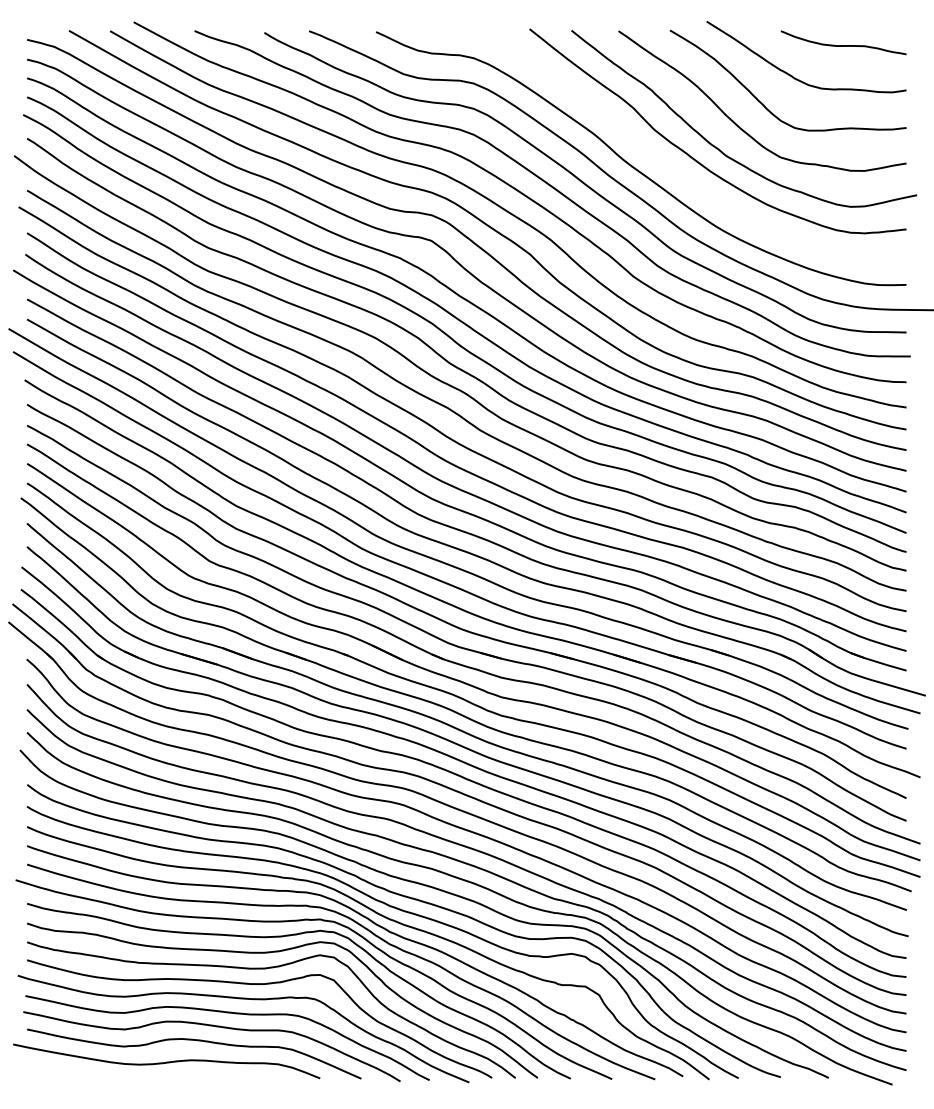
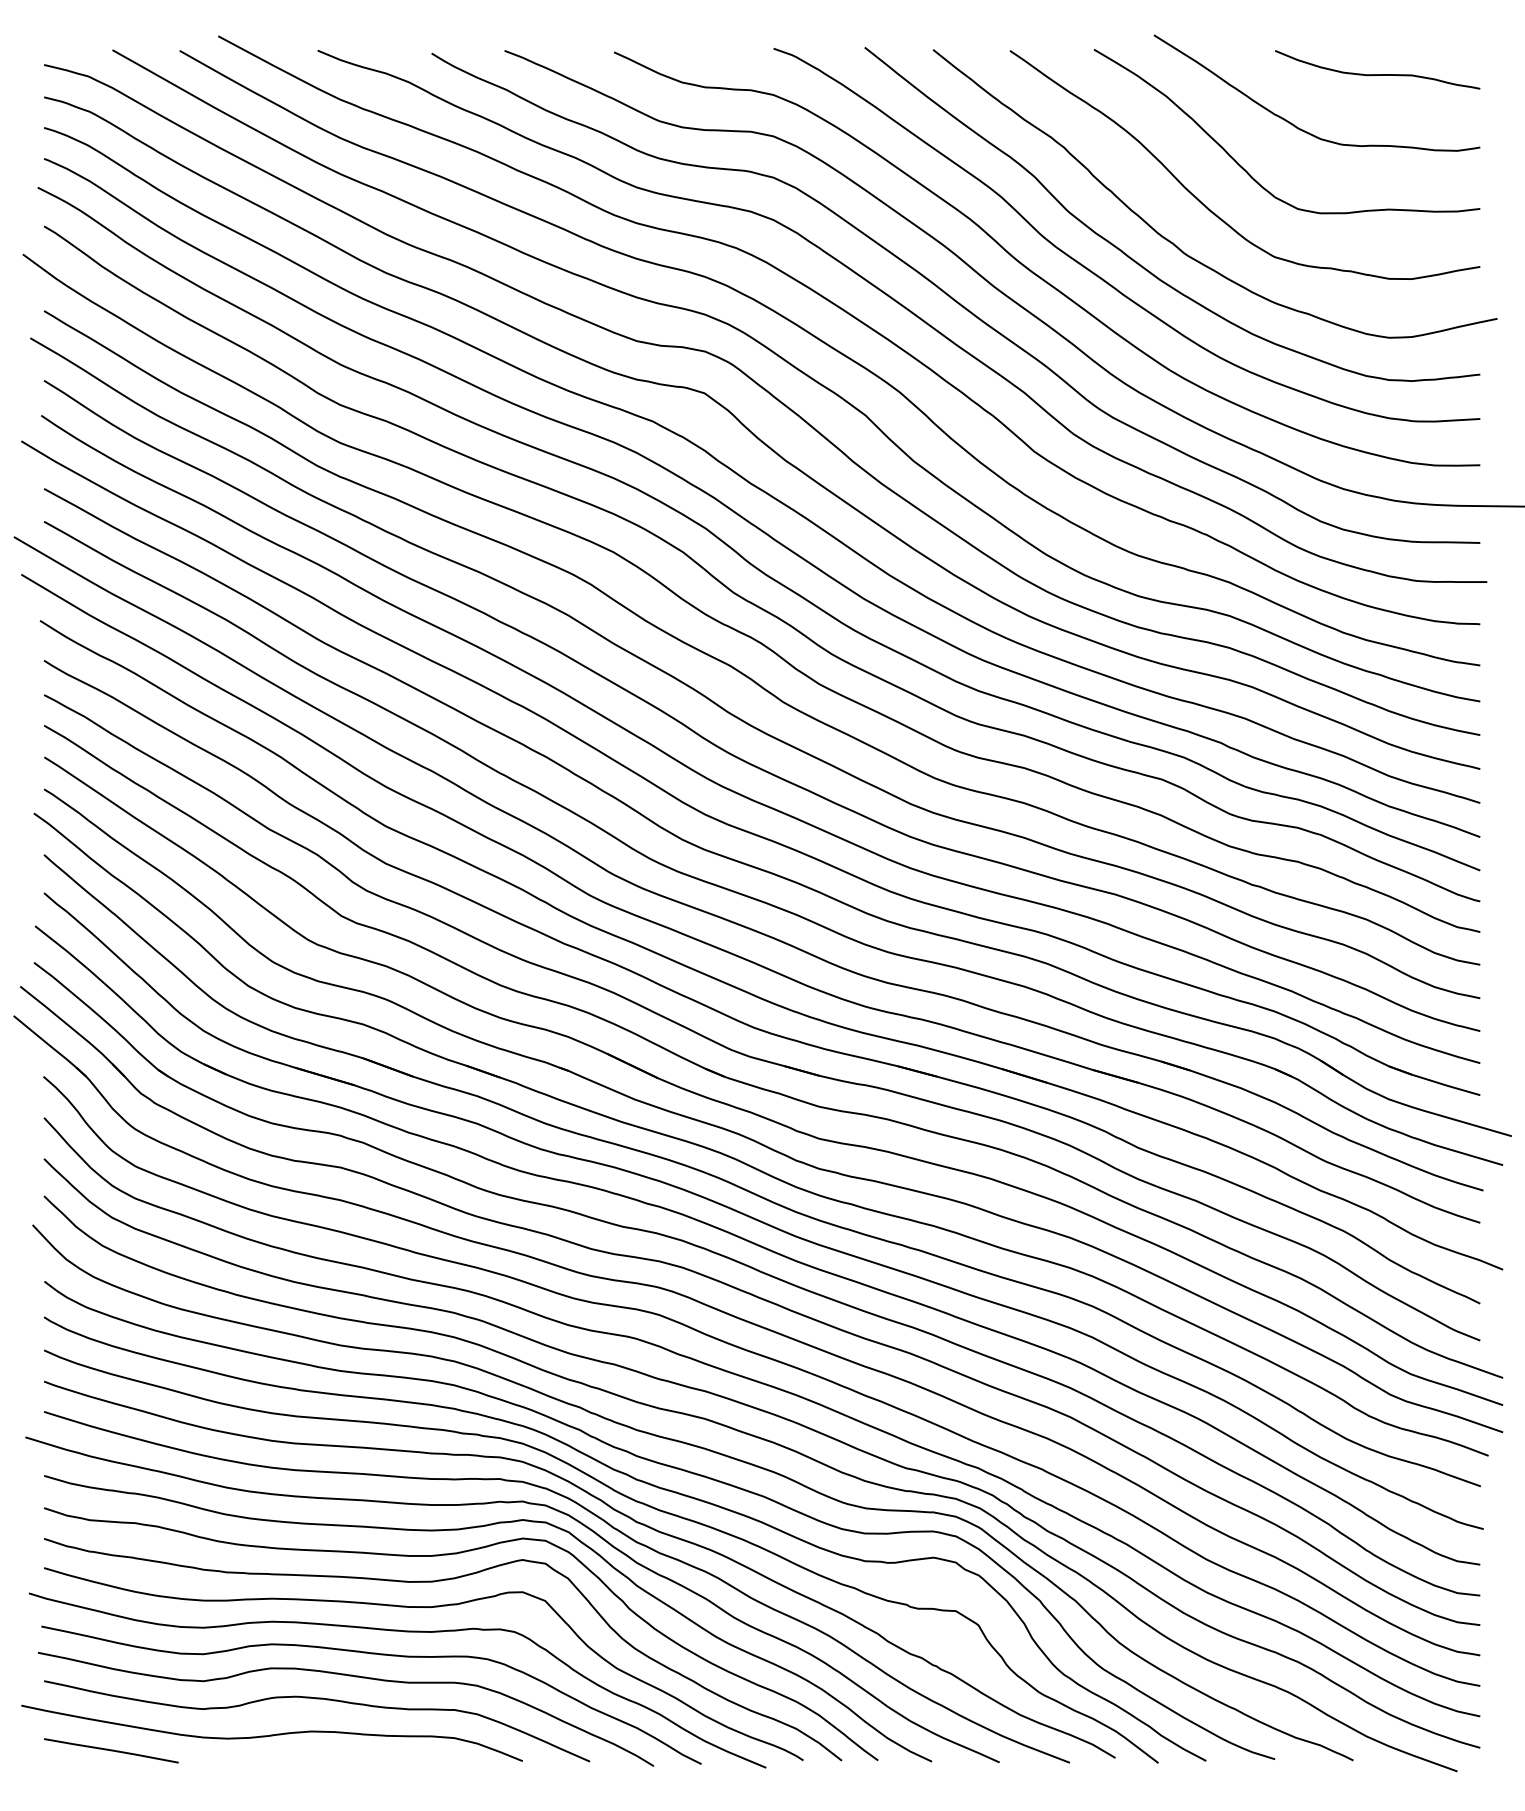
curve: (673, 168) -> (1099, 275), added
line: (68, 1072) -> (111, 1751), added

